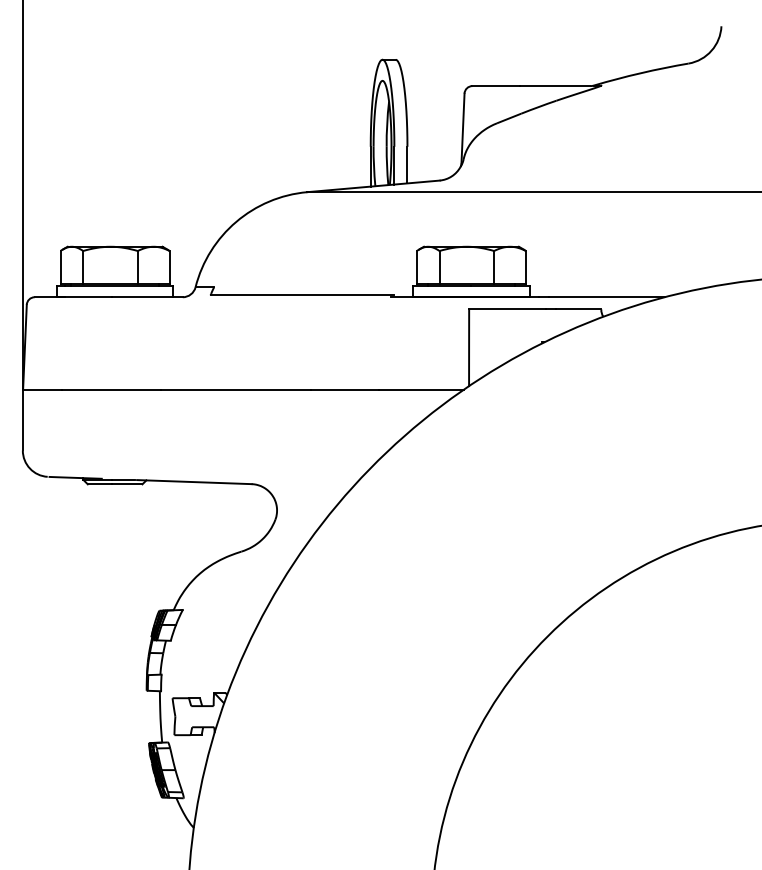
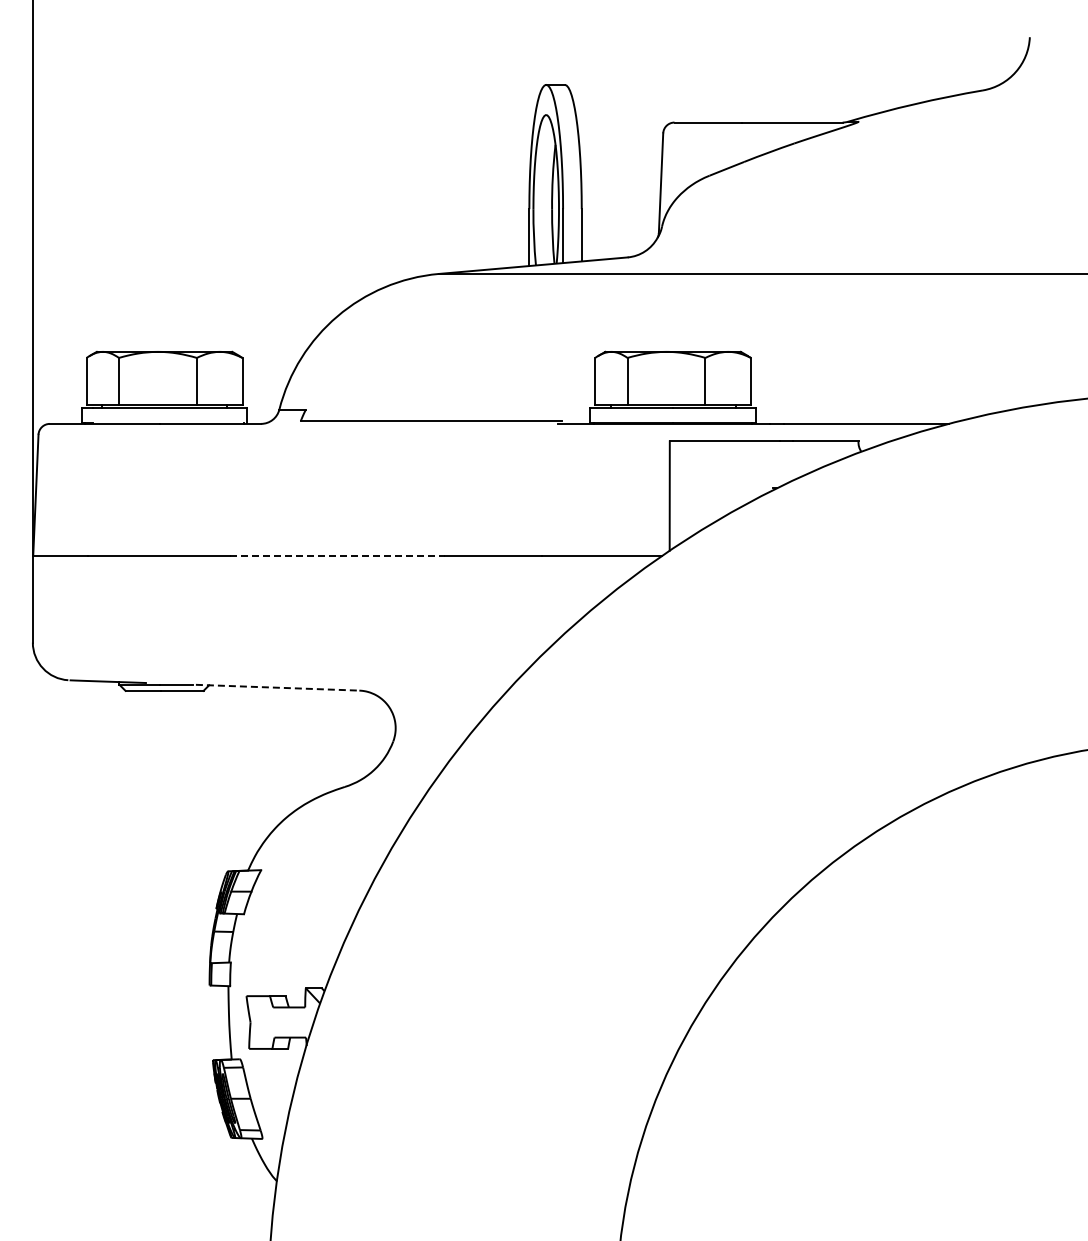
line: (236, 389) -> (337, 555), solid -> dashed
line: (194, 481) -> (277, 687), solid -> dashed

